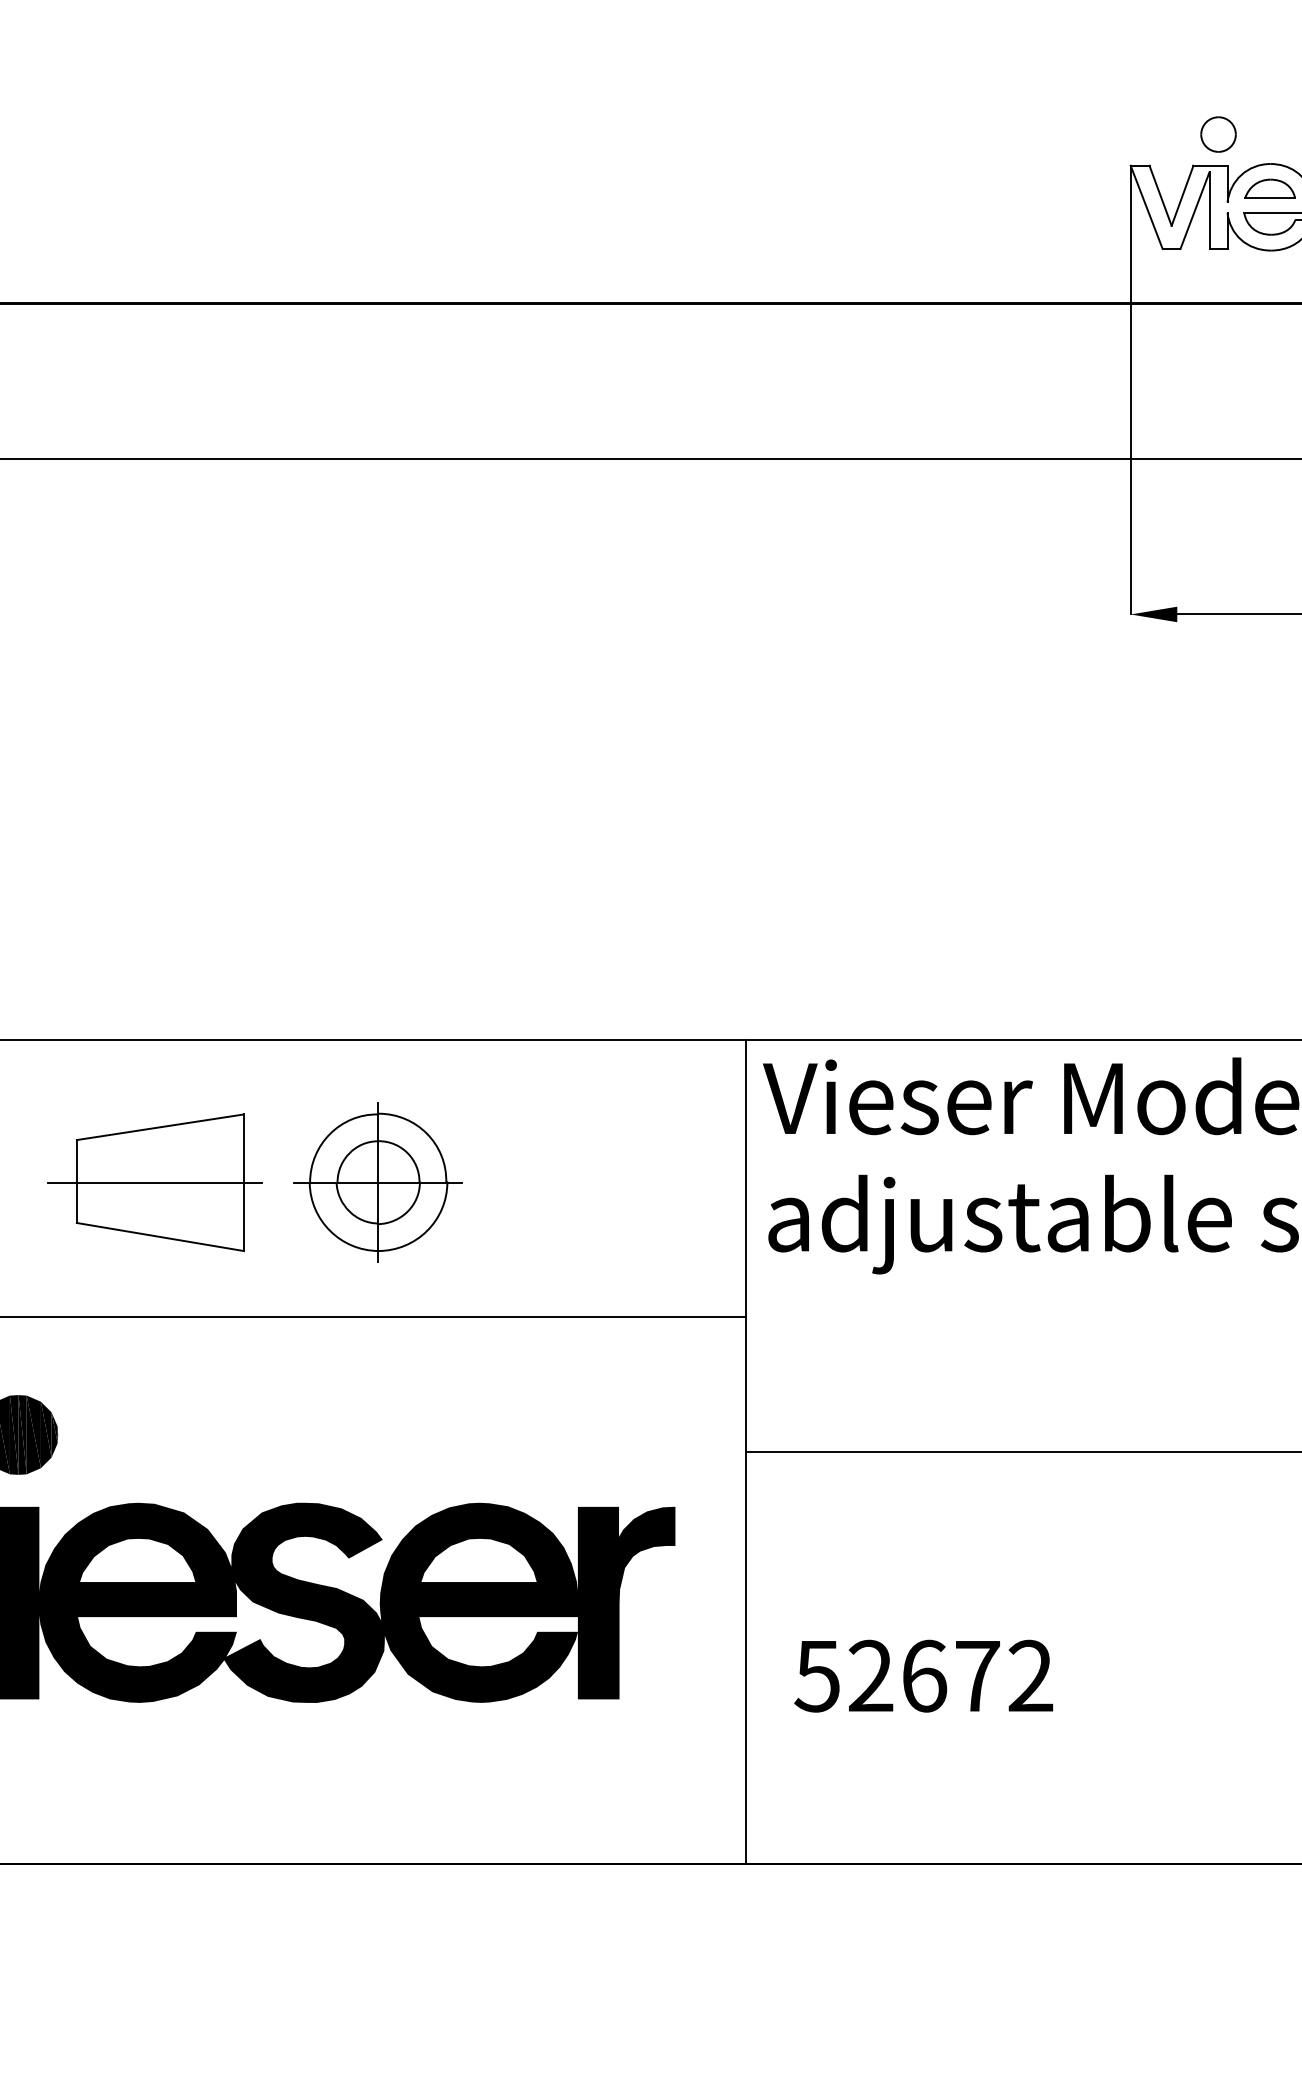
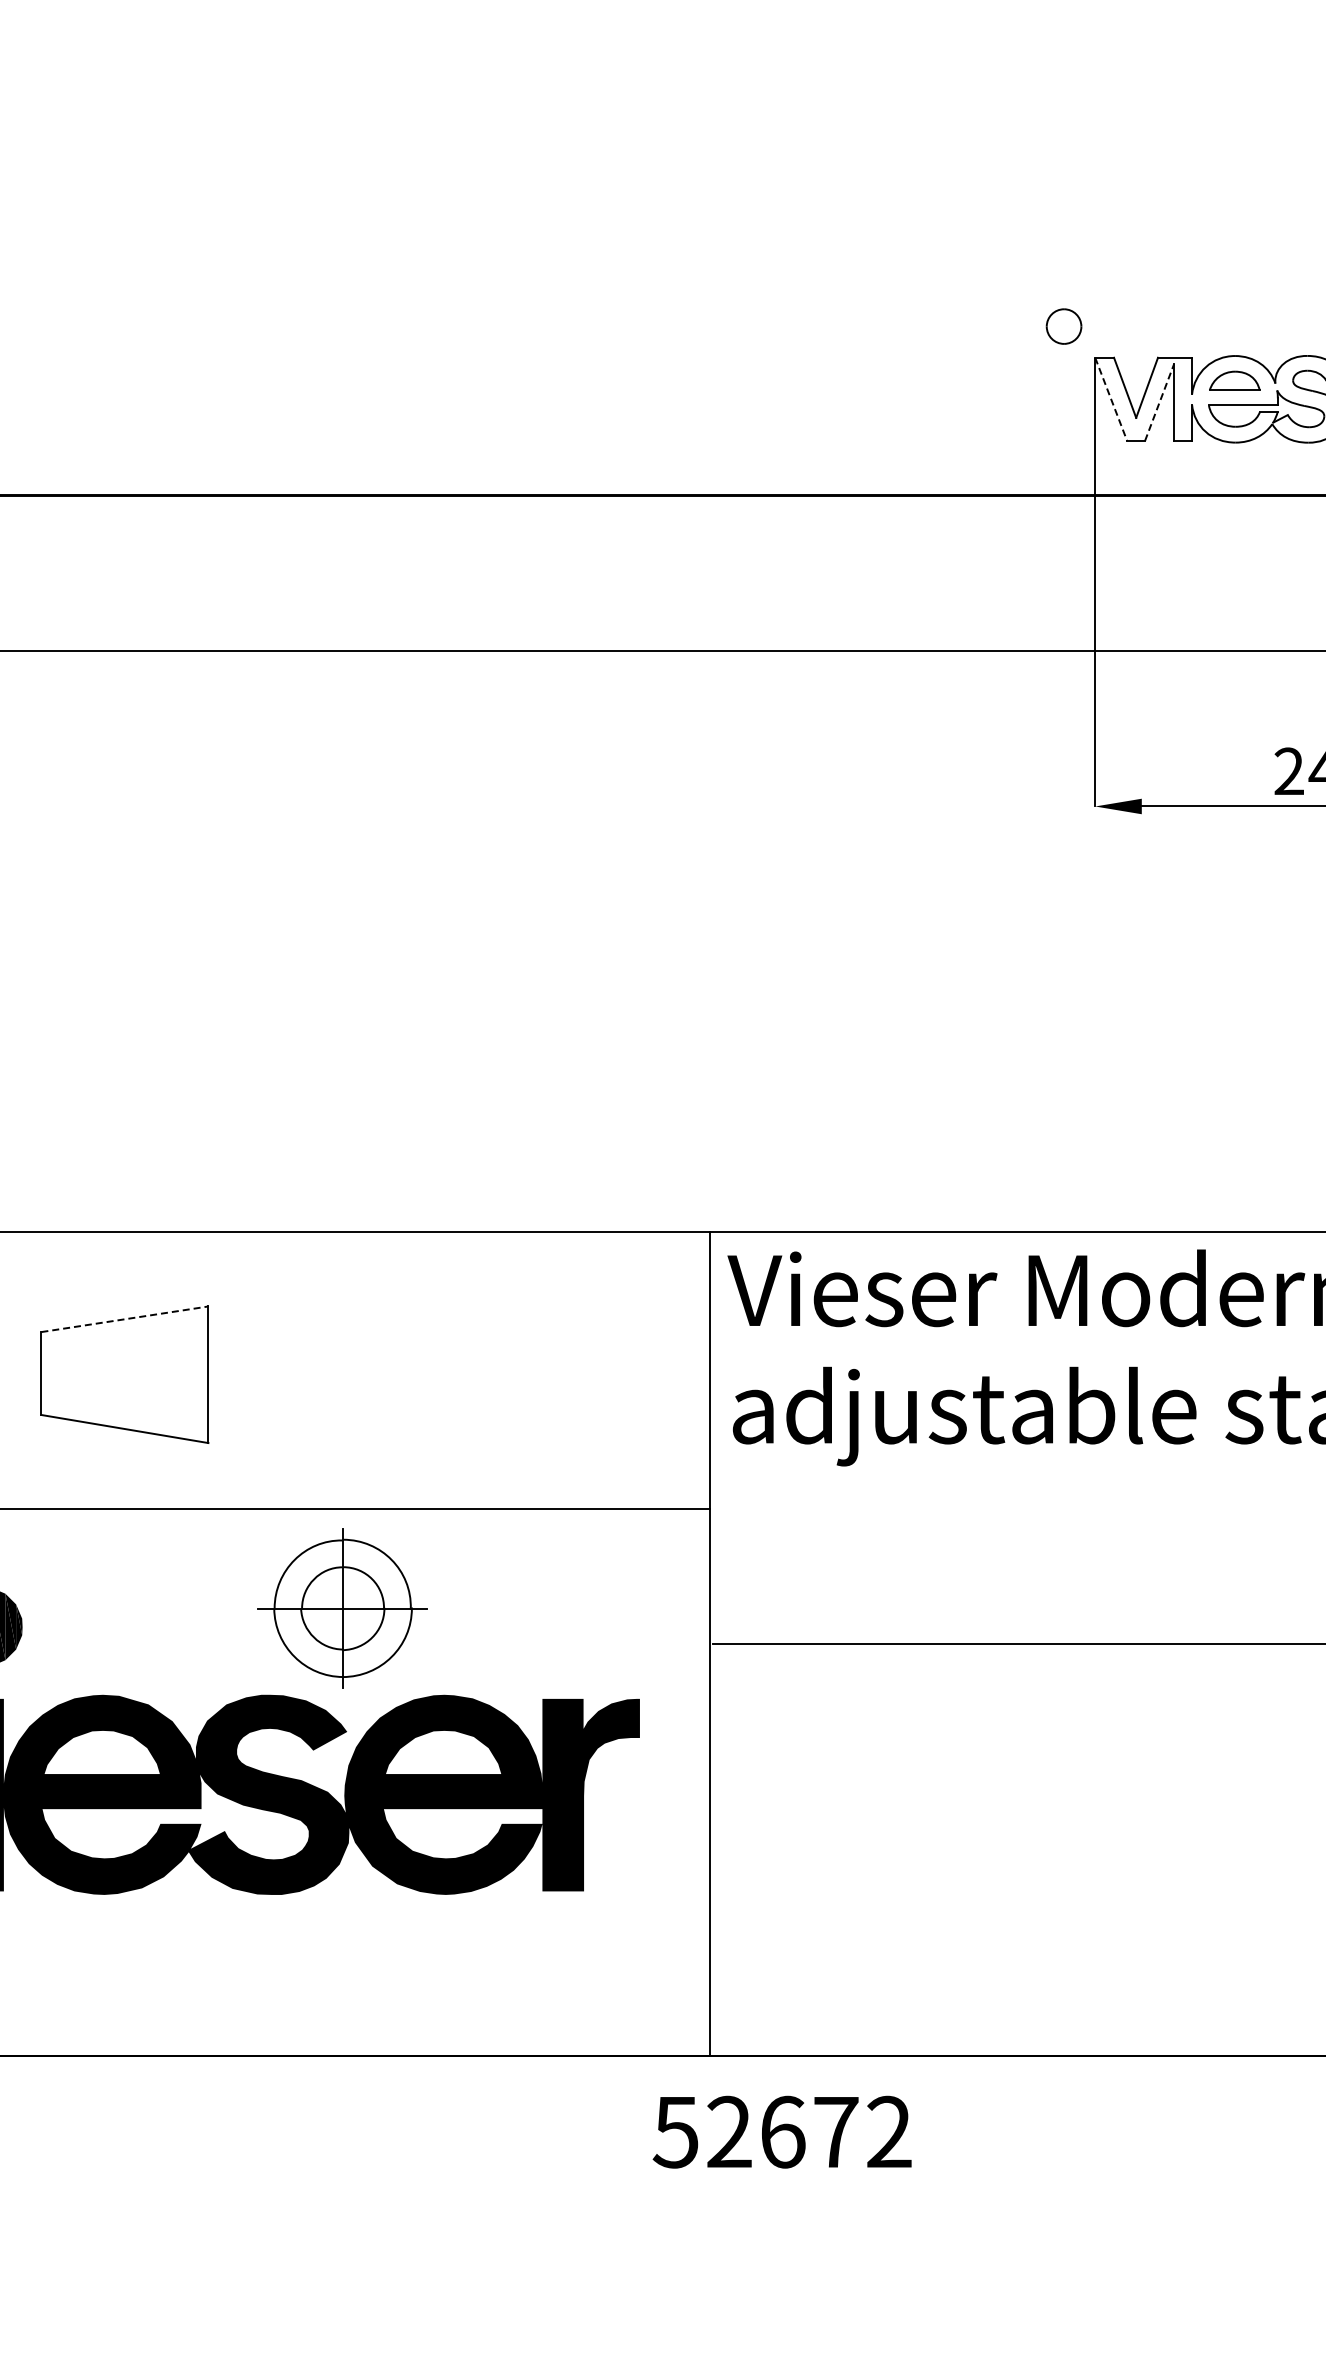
part: (1217, 134) -> (1063, 326), moved
line: (1146, 207) -> (1111, 399), solid -> dashed
line: (1194, 210) -> (1159, 402), solid -> dashed
line: (160, 1127) -> (125, 1319), solid -> dashed
line: (154, 1182) -> (119, 1374), removed
part: (377, 1182) -> (342, 1608), moved
text: (922, 1675) -> (781, 2131), moved

